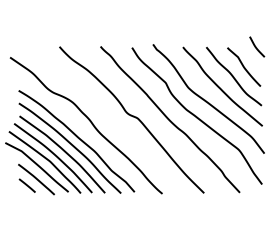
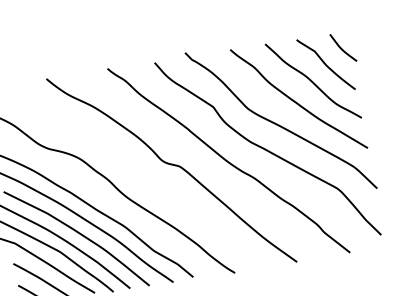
curve: (256, 46) -> (342, 47), moved

